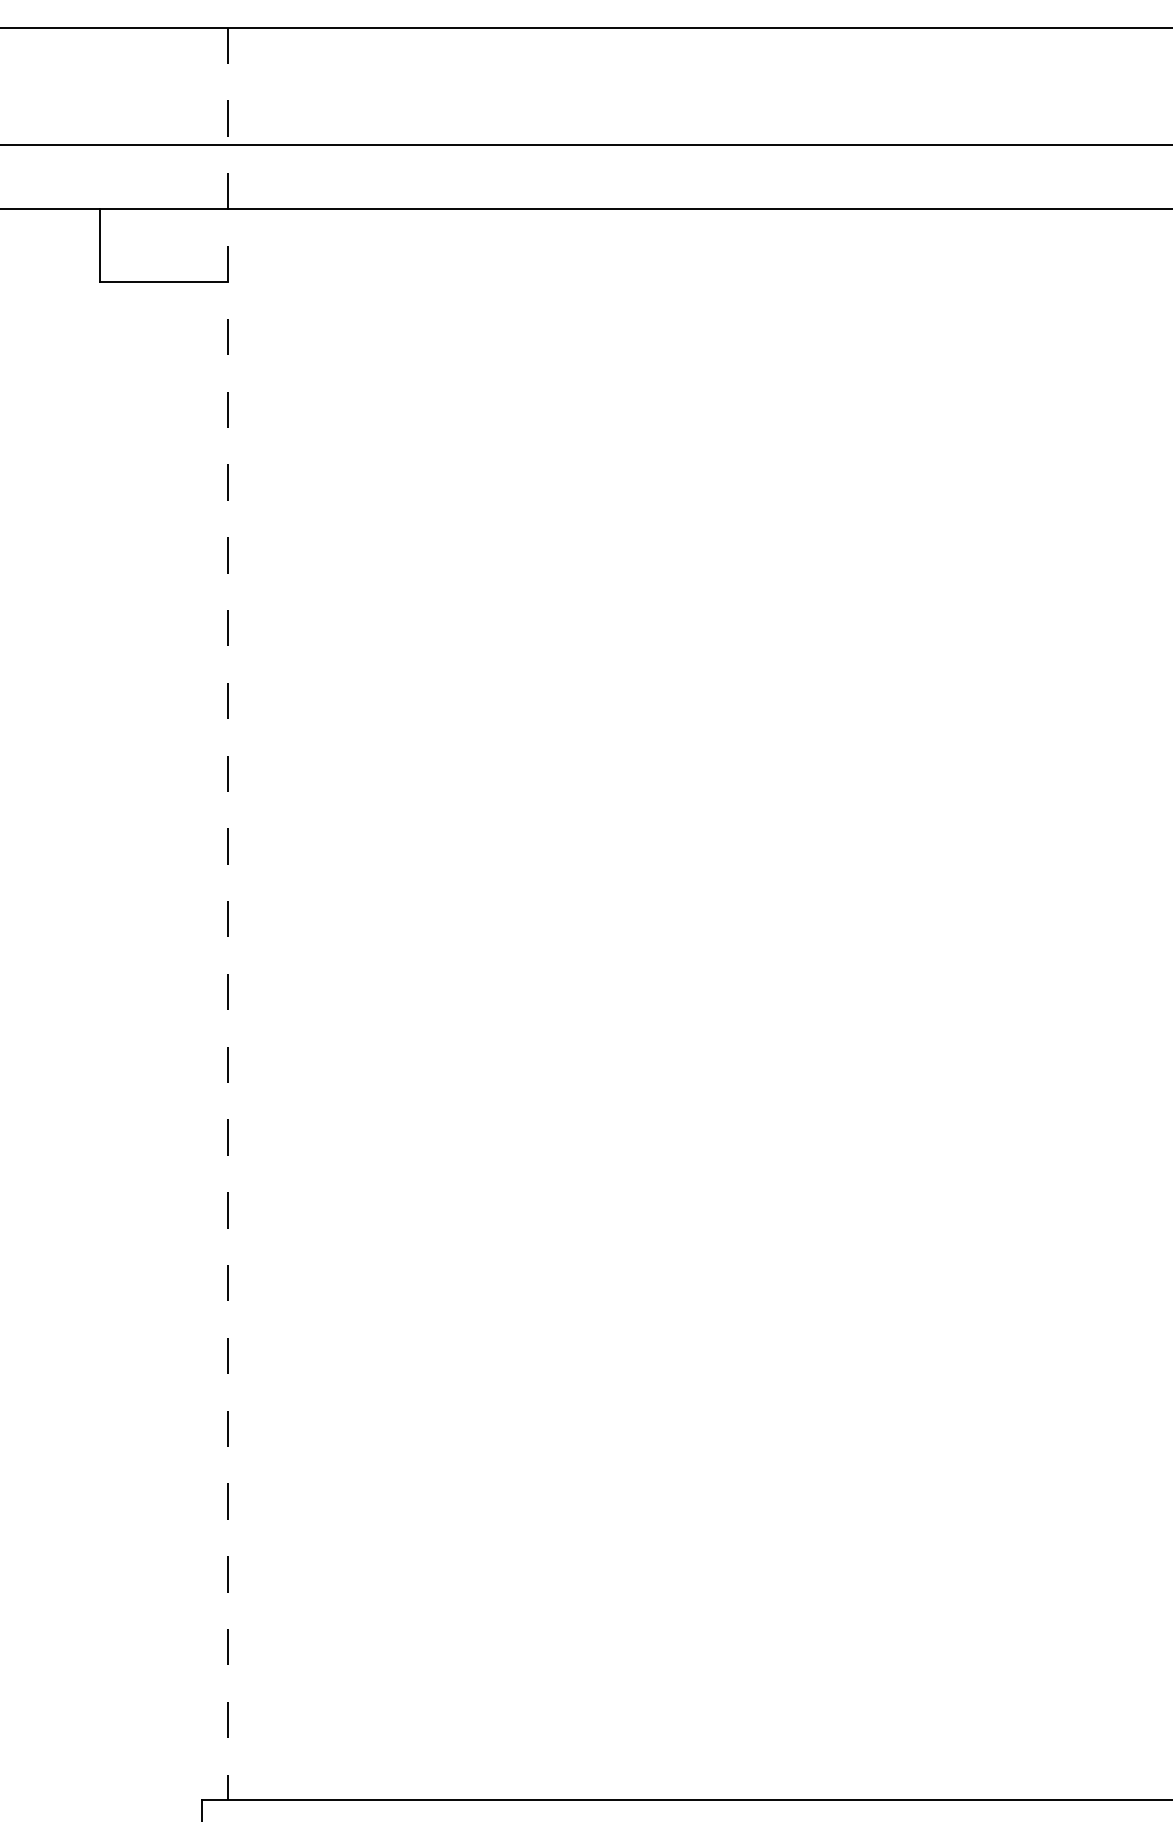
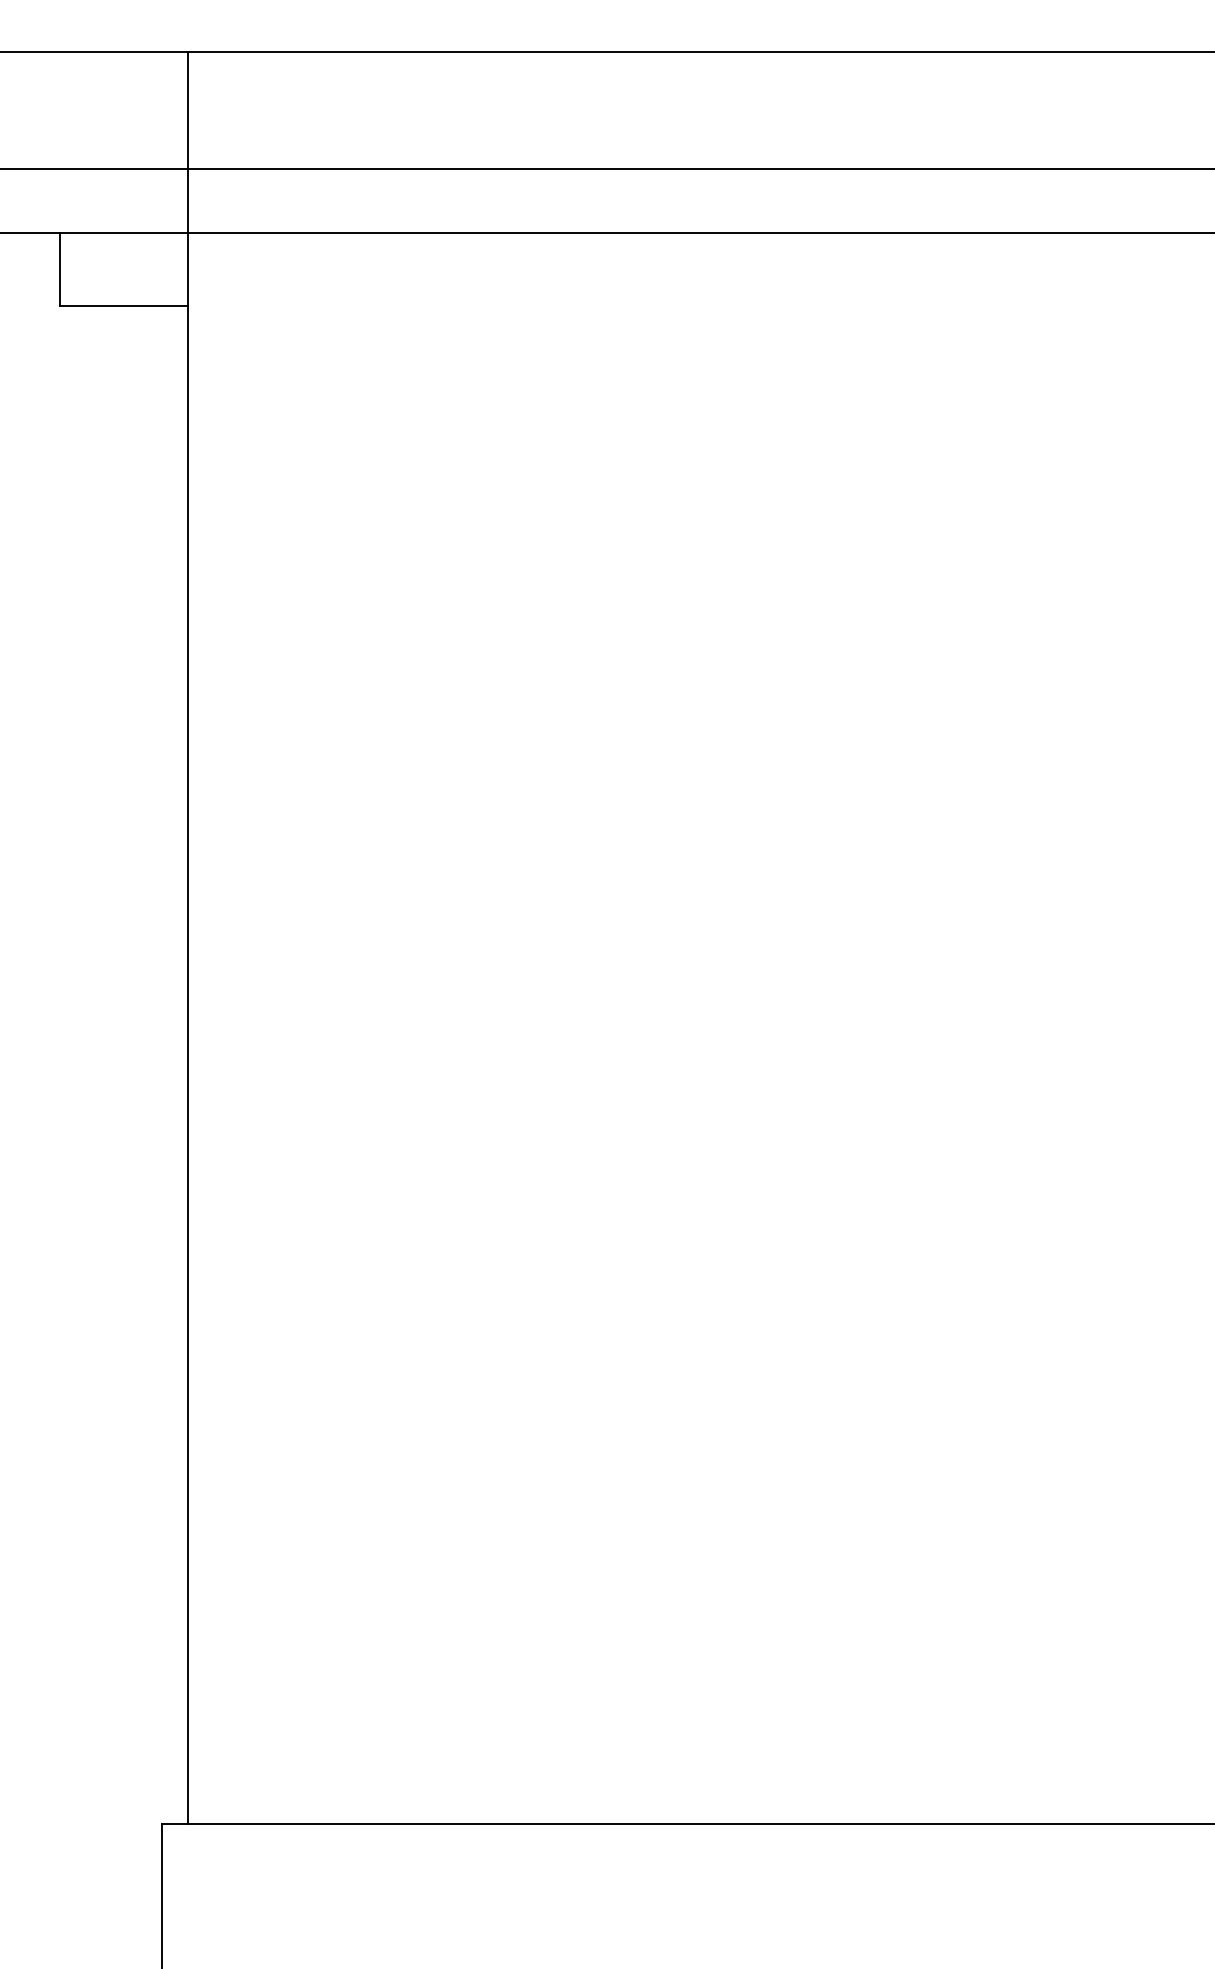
line: (227, 914) -> (187, 938), dashed -> solid

